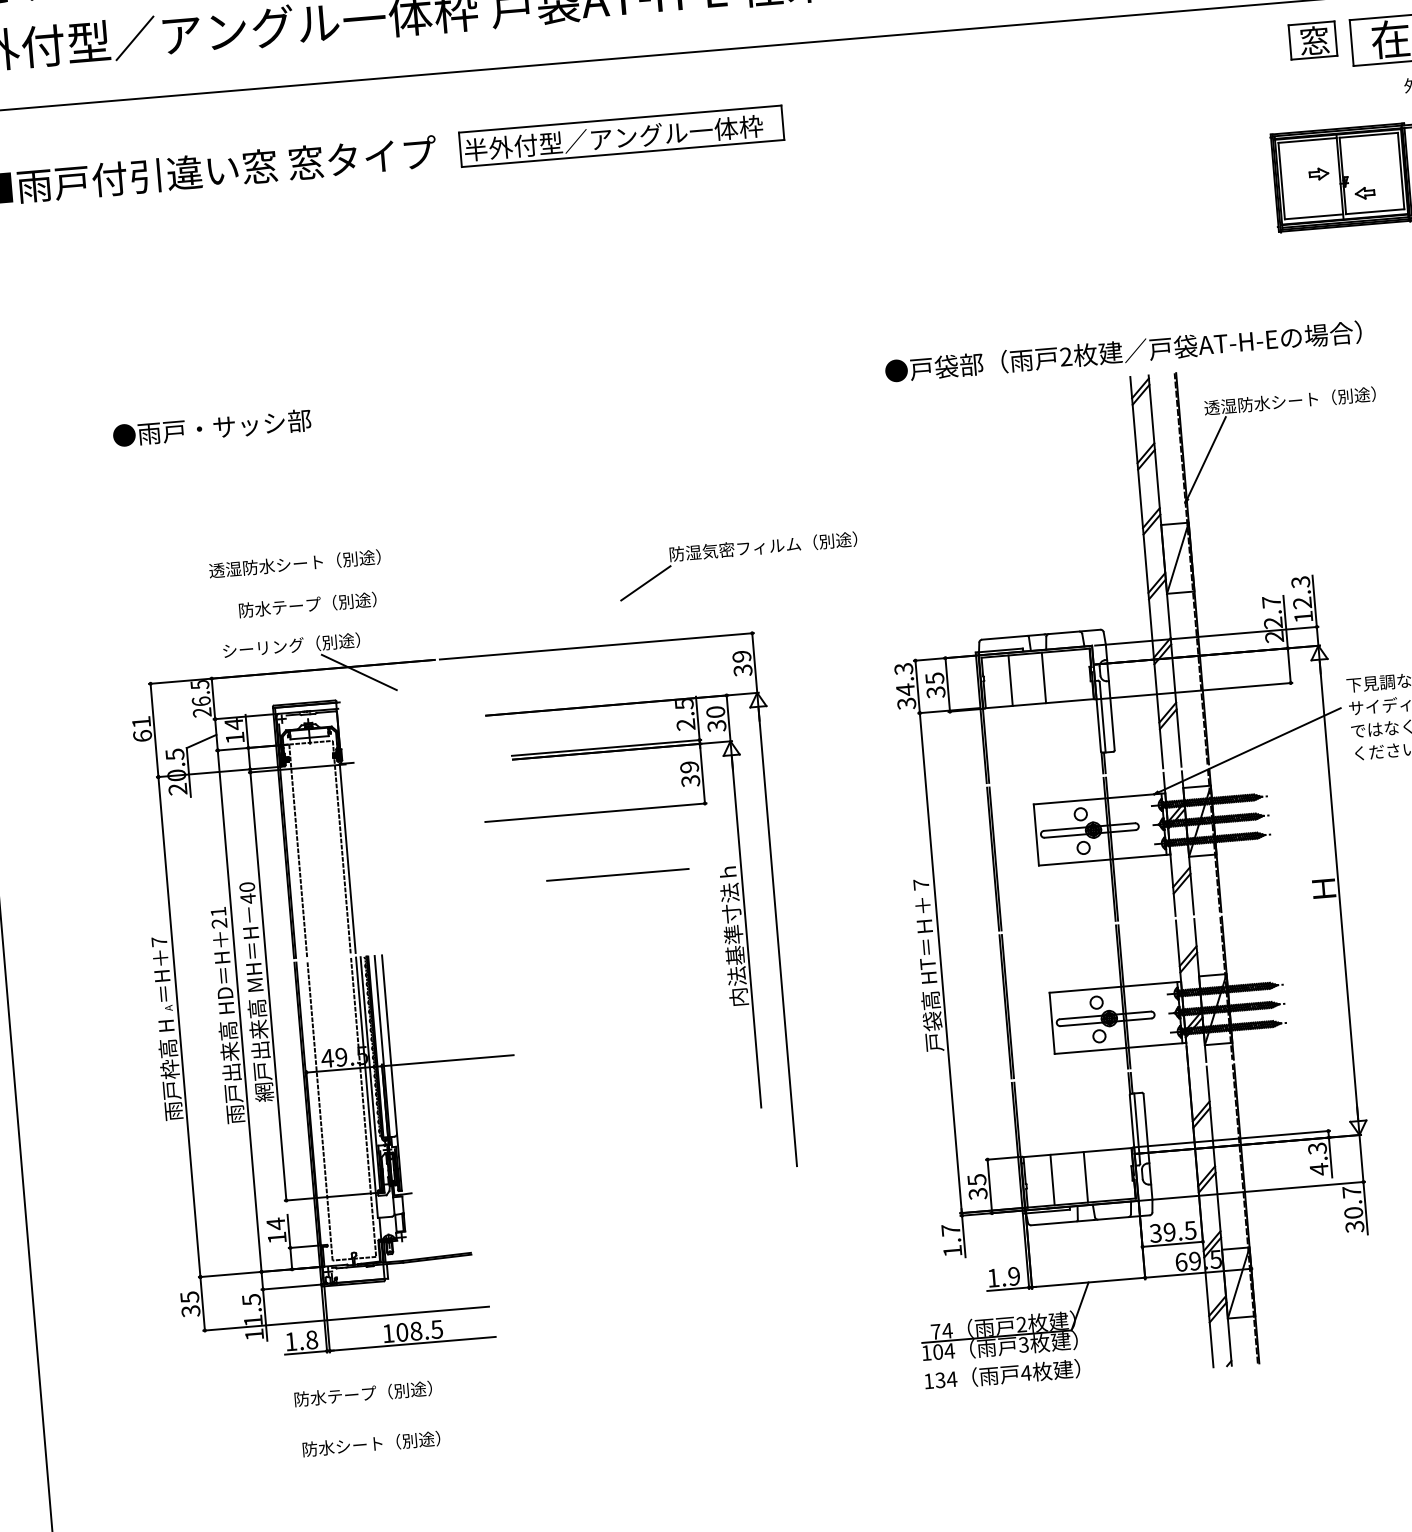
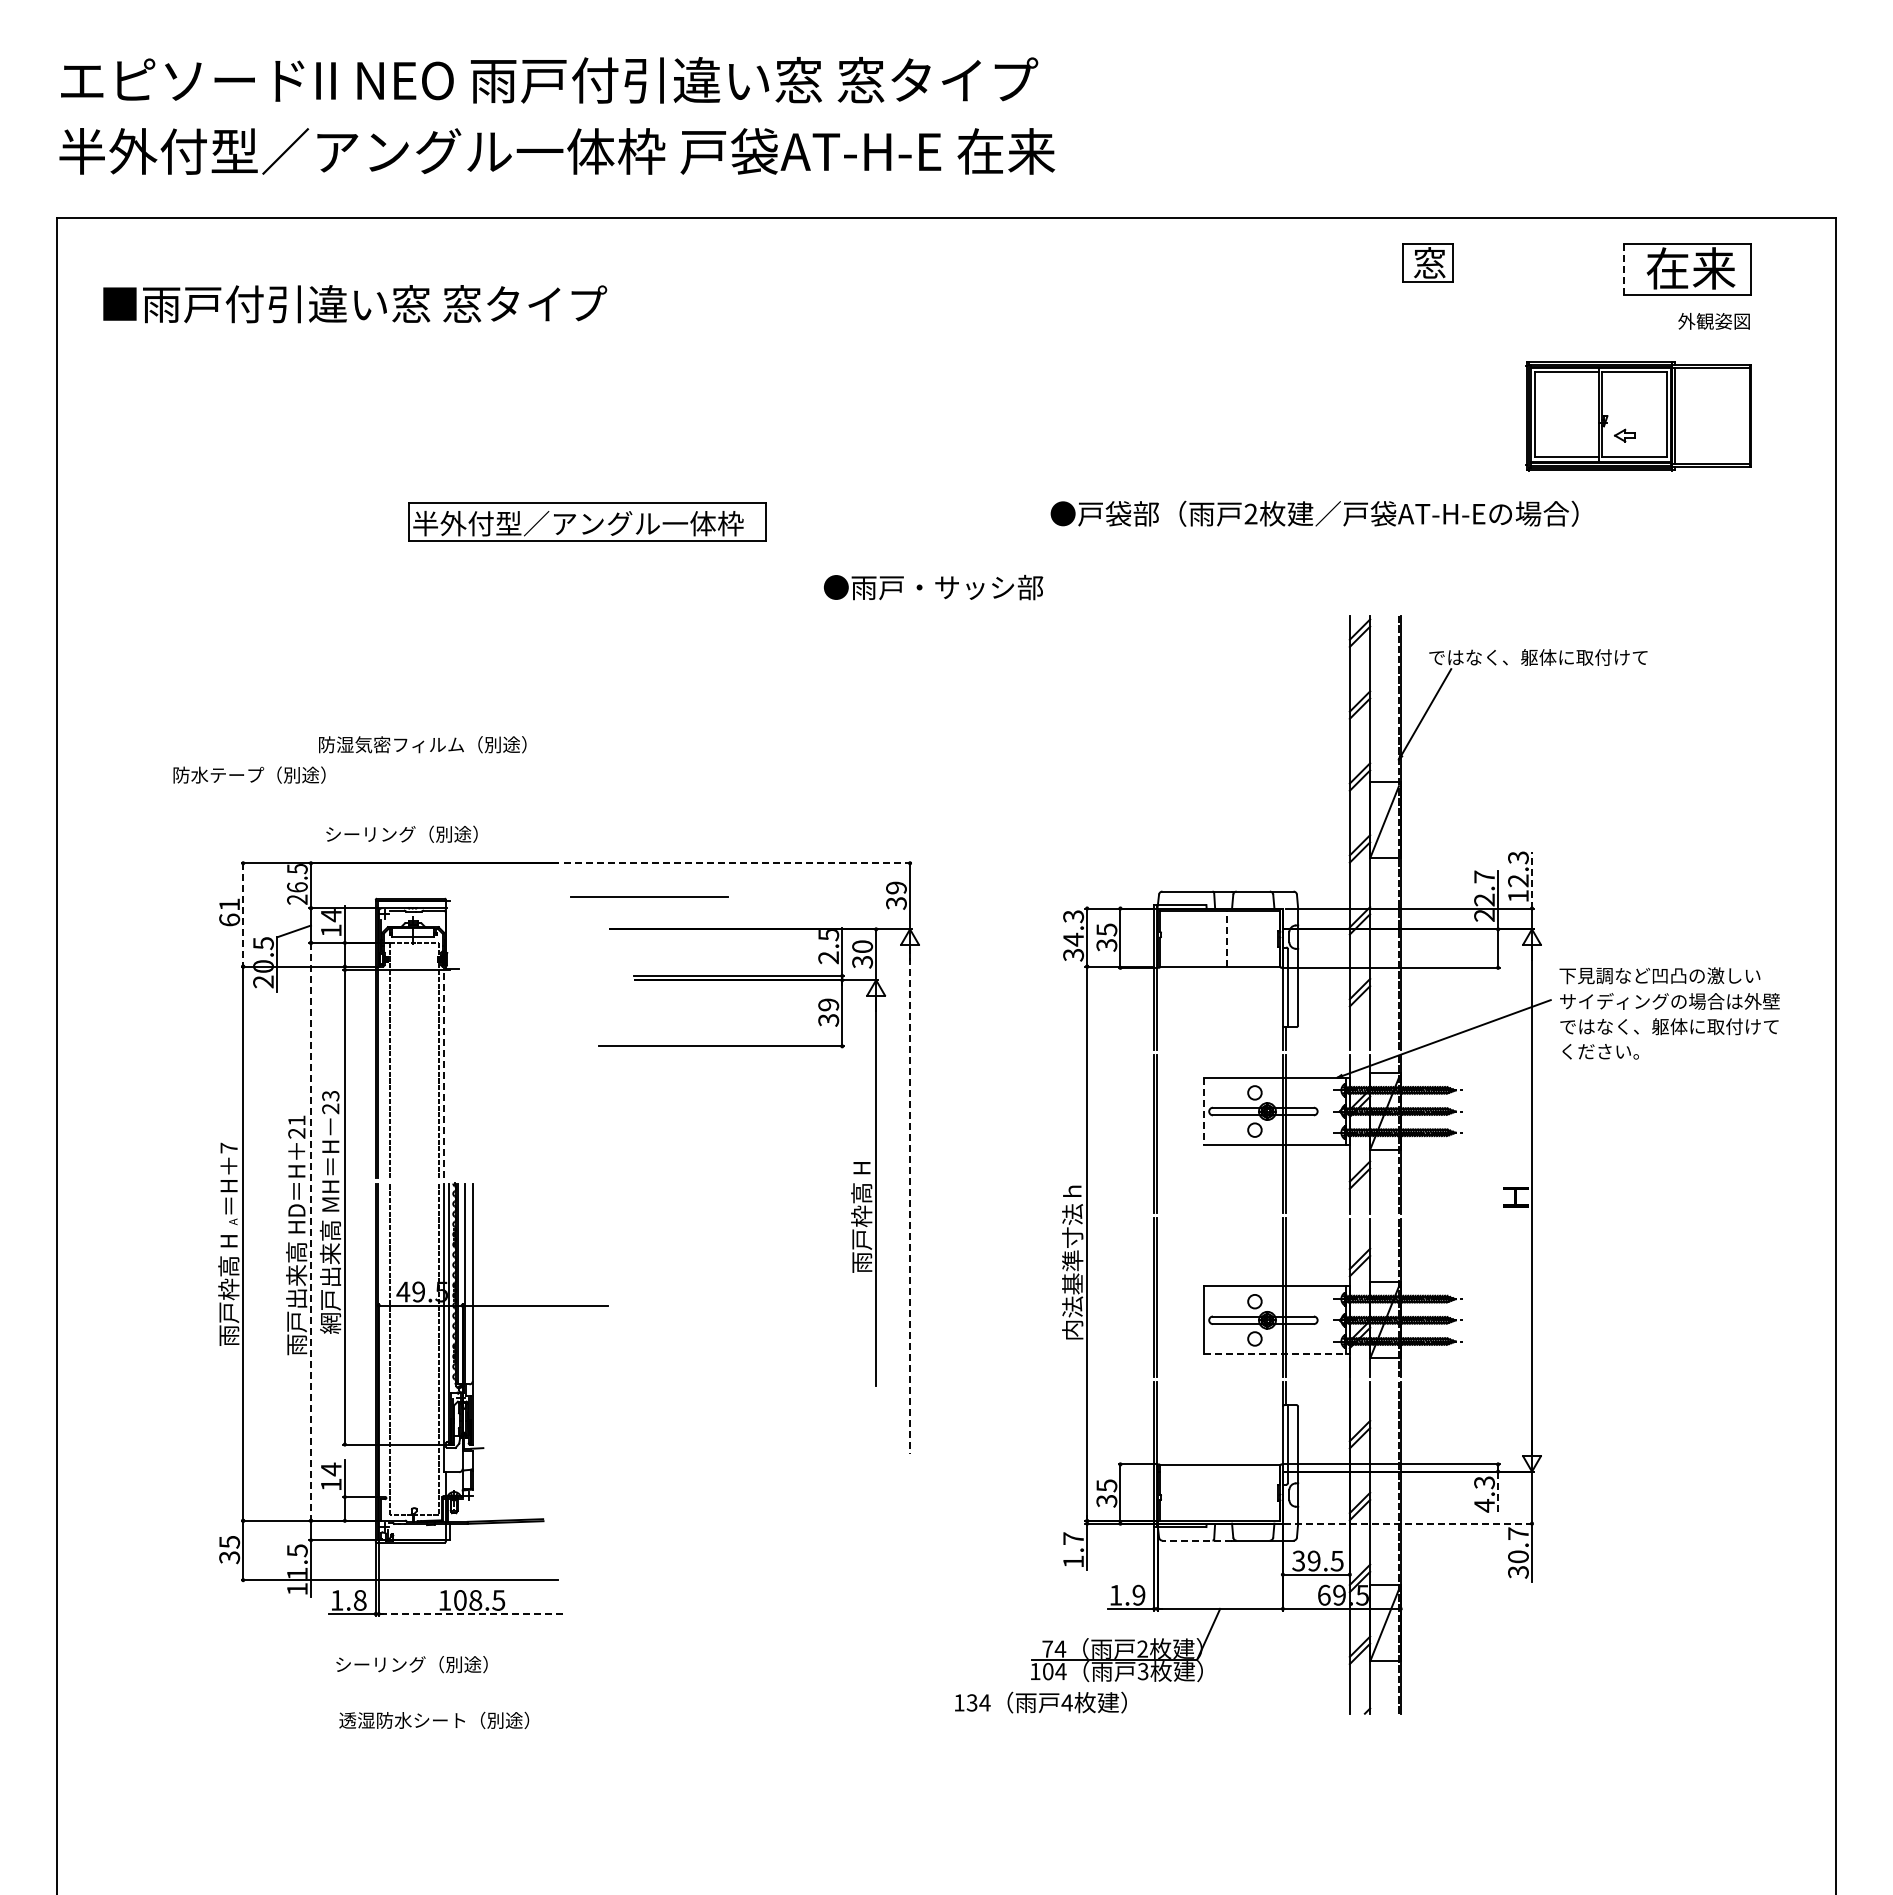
part: (1312, 40) -> (1427, 262), moved
line: (1351, 42) -> (1624, 268), solid -> dashed
part: (621, 135) -> (587, 521), moved
part: (1319, 174) -> (1576, 410), removed
text: (1123, 351) -> (1314, 513), moved
text: (1302, 400) -> (1537, 657), 透湿防水シート（別途） -> ではなく、躯体に取付けて
text: (212, 428) -> (933, 587), moved
part: (733, 556) -> (896, 777), removed
text: (303, 563) -> (422, 744), 透湿防水シート（別途） -> 防湿気密フィルム（別途）
line: (1315, 600) -> (1532, 879), solid -> dashed
text: (307, 604) -> (249, 774), moved
line: (596, 646) -> (737, 863), solid -> dashed
line: (358, 671) -> (473, 869), removed
line: (1043, 678) -> (1226, 939), solid -> dashed
line: (1011, 680) -> (1190, 939), removed
line: (154, 729) -> (243, 914), solid -> dashed
line: (1036, 834) -> (1204, 1111), solid -> dashed
line: (348, 858) -> (444, 1073), solid -> dashed
line: (617, 874) -> (649, 896), moved
text: (247, 893) -> (330, 1102), 40 -> 23
text: (733, 936) -> (861, 1195), 内法基準寸法ｈ -> 雨戸枠高 H
line: (778, 938) -> (910, 1201), solid -> dashed
text: (927, 964) -> (1072, 1244), 戸袋高 HT＝Ｈ＋７ -> 内法基準寸法ｈ
line: (239, 1010) -> (310, 1231), solid -> dashed
line: (1120, 1048) -> (1276, 1354), solid -> dashed
line: (1330, 1158) -> (1498, 1494), solid -> dashed
line: (1085, 1177) -> (1226, 1492), removed
line: (1052, 1179) -> (1190, 1492), removed
line: (1251, 1191) -> (1408, 1523), solid -> dashed
line: (1062, 1222) -> (1197, 1540), solid -> dashed
line: (412, 1344) -> (470, 1614), solid -> dashed
text: (1002, 1374) -> (1040, 1702), moved
text: (335, 1396) -> (380, 1664), 防水テープ（別途） -> シーリング（別途）
text: (388, 1442) -> (434, 1720), 防水シート（別途） -> 透湿防水シート（別途）

